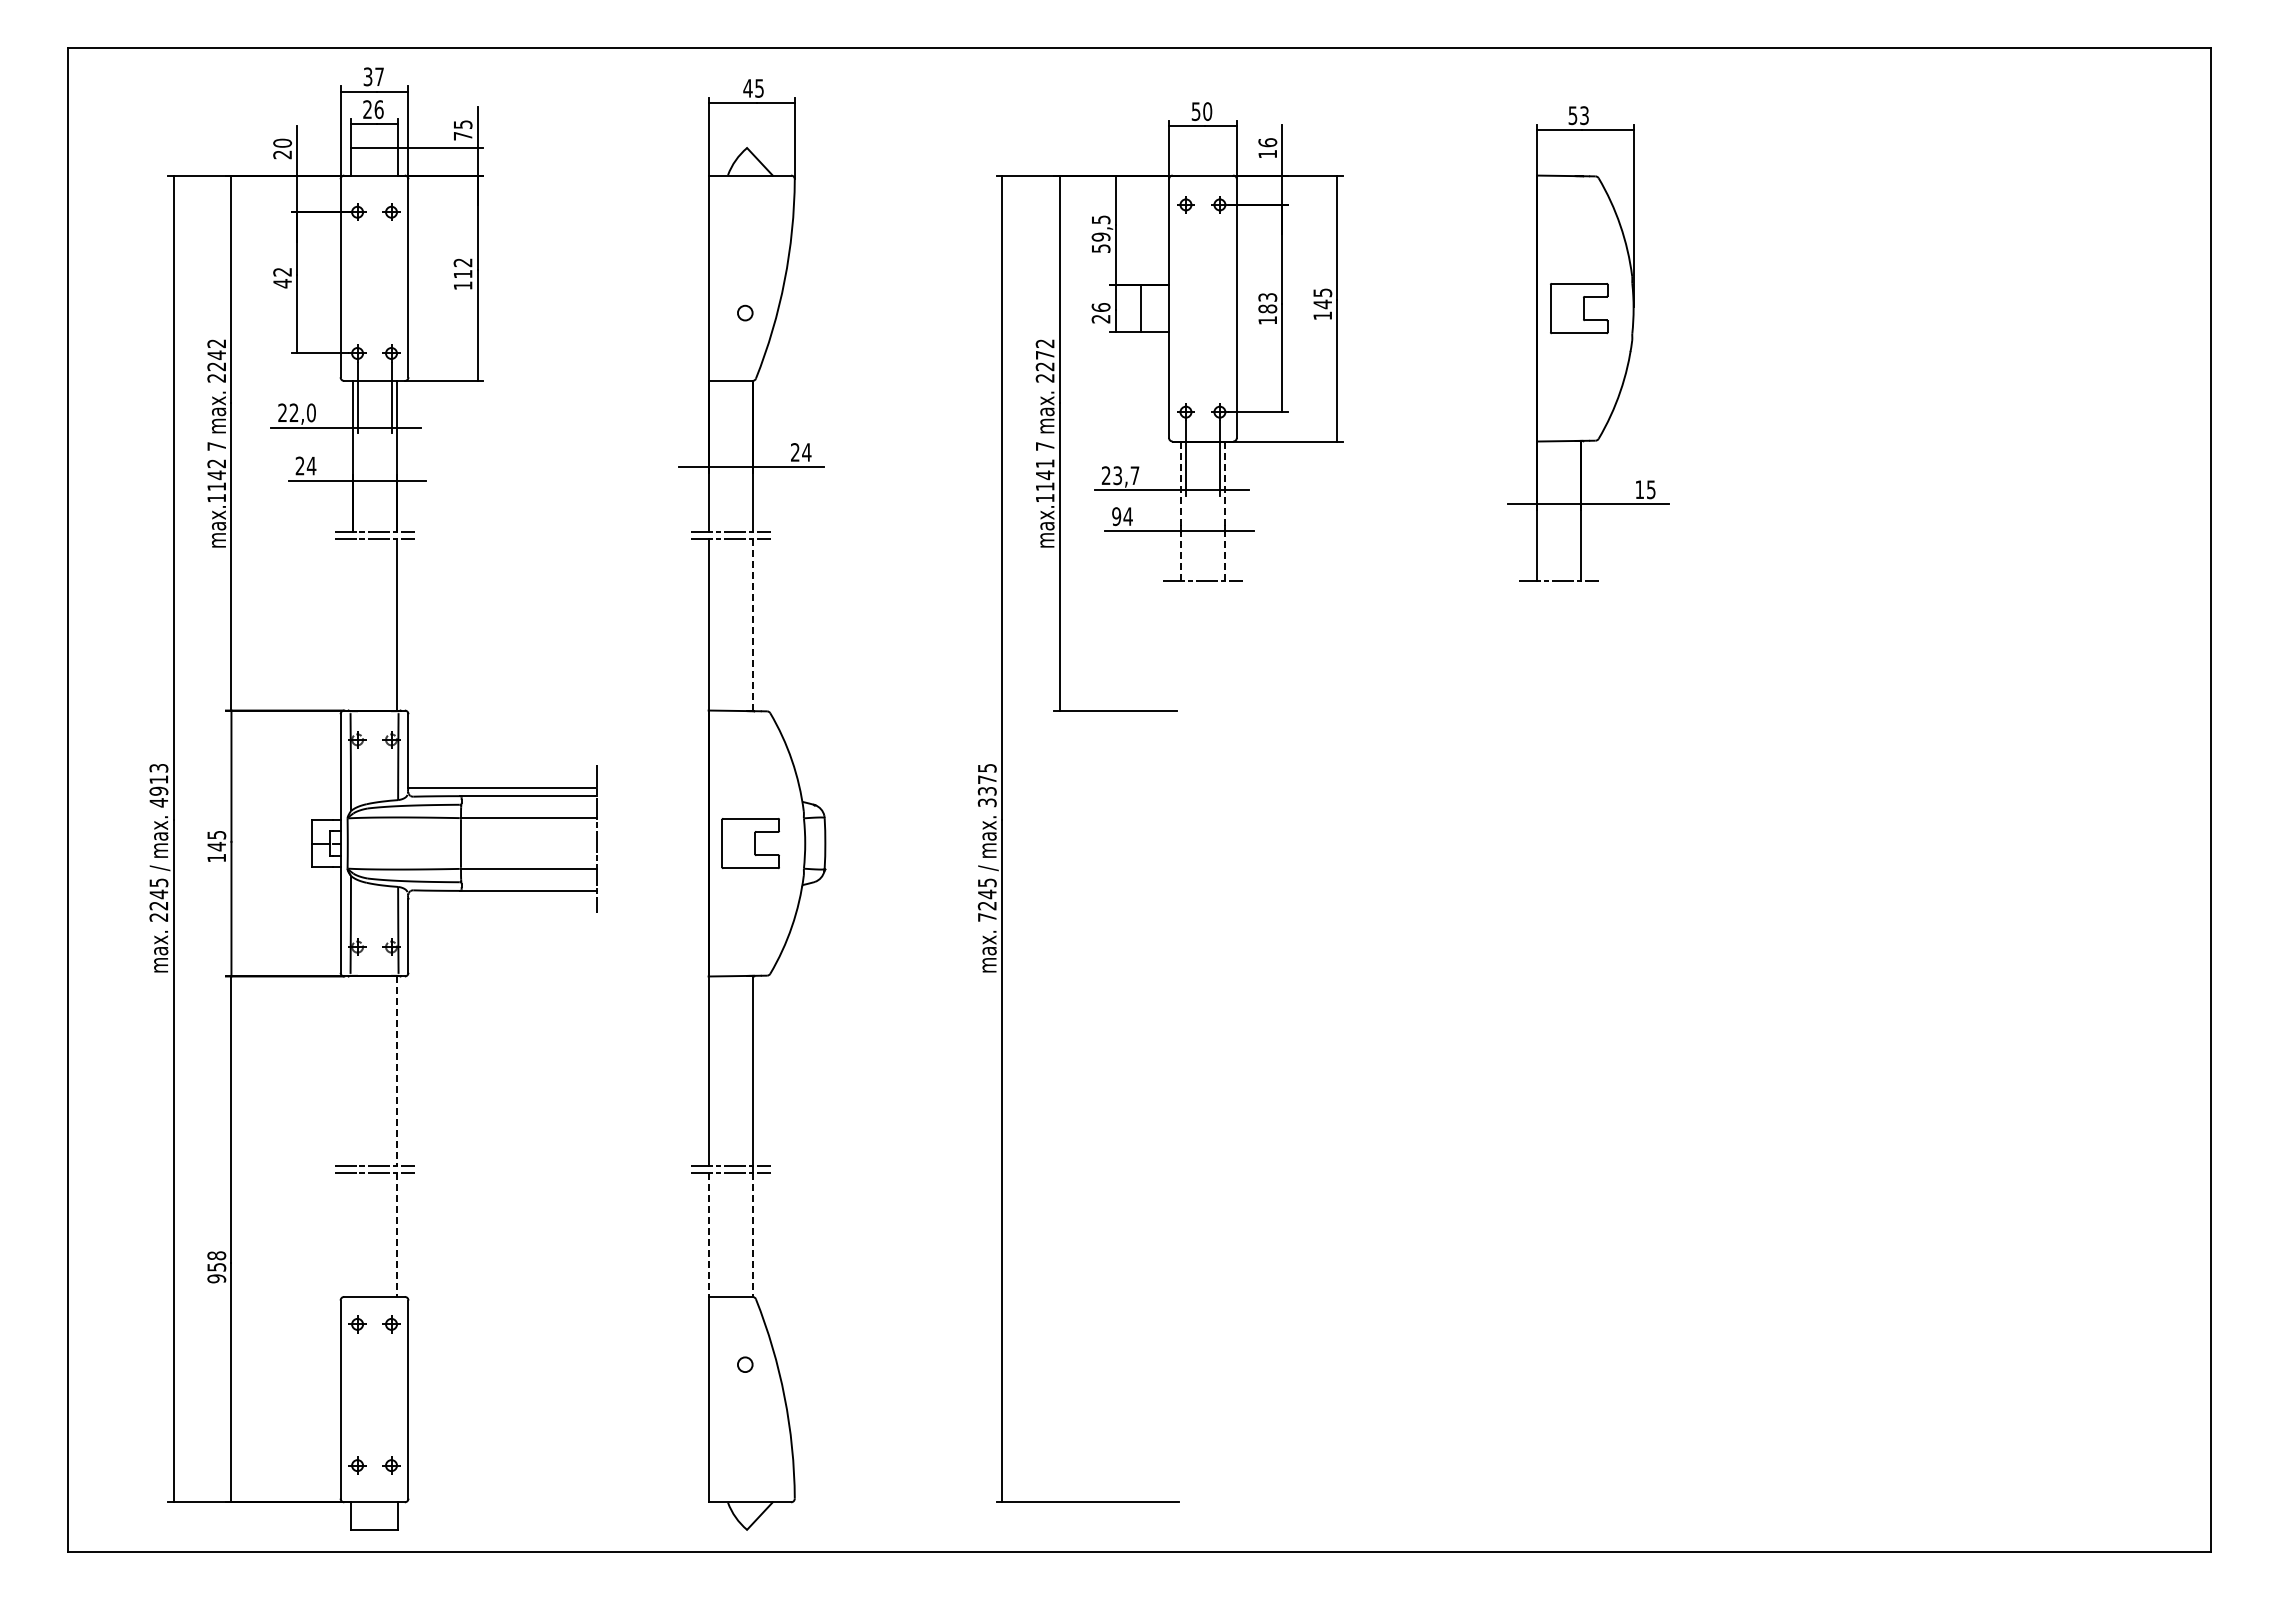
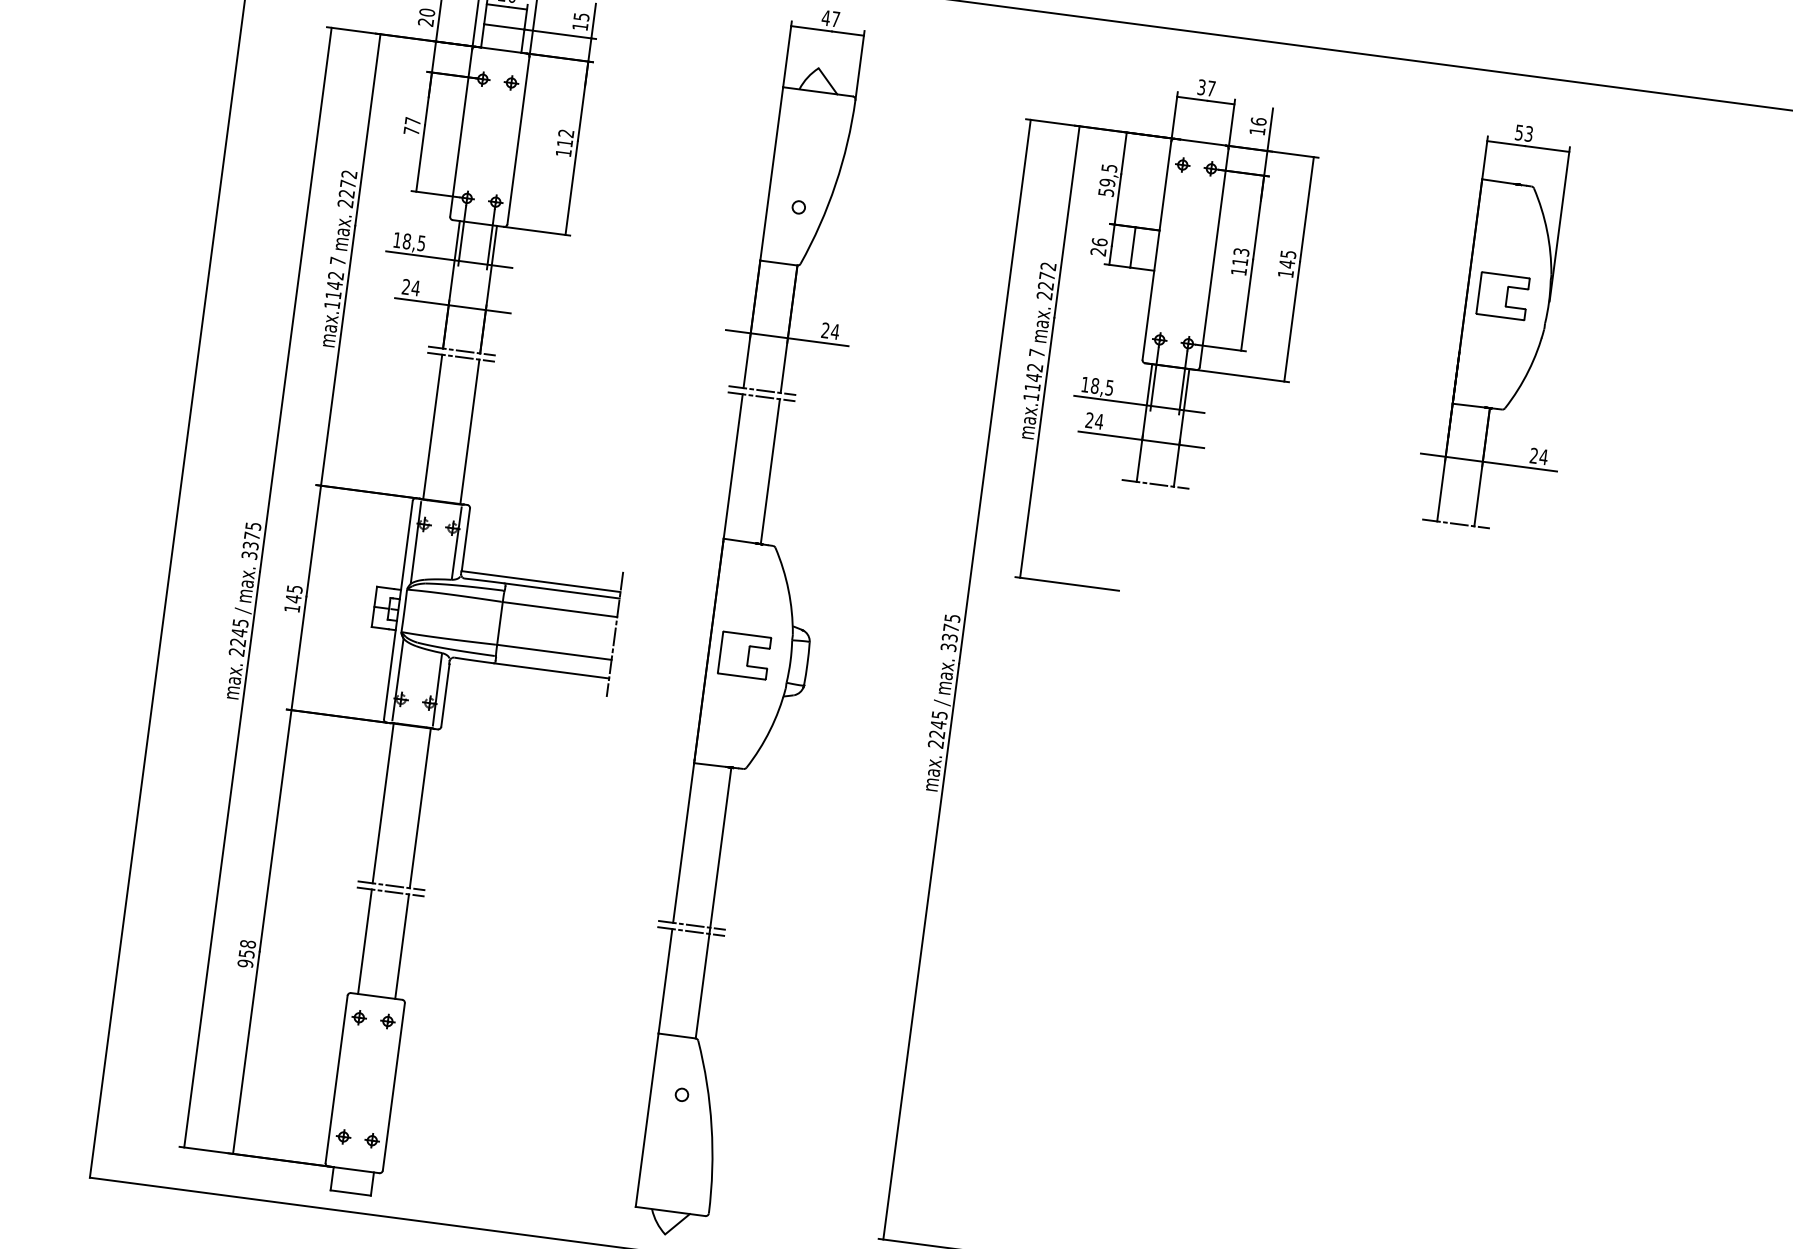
text: (759, 88) -> (835, 19), 45 -> 47
text: (1202, 111) -> (1207, 88), 50 -> 37
text: (463, 136) -> (580, 27), 75 -> 15
text: (282, 278) -> (412, 126), 42 -> 77
text: (1267, 308) -> (1240, 261), 183 -> 113
text: (216, 354) -> (347, 183), 2242 -> 2272
text: (296, 412) -> (409, 241), 22,0 -> 18,5
text: (1044, 463) -> (1034, 367), max.1141 -> max.1142
text: (1120, 475) -> (1097, 386), 23,7 -> 18,5
text: (1645, 489) -> (1538, 456), 15 -> 24
line: (1180, 511) -> (1144, 423), dashed -> solid
line: (1224, 511) -> (1181, 428), dashed -> solid
text: (1116, 516) -> (1089, 420), 94 -> 24
line: (352, 624) -> (432, 426), added
line: (752, 624) -> (770, 470), dashed -> solid
text: (158, 785) -> (251, 540), 4913 -> 3375
text: (986, 917) -> (935, 744), 7245 -> 2245
line: (352, 1070) -> (383, 802), added
line: (396, 1071) -> (420, 808), dashed -> solid
line: (352, 1234) -> (364, 941), added
line: (396, 1234) -> (402, 946), dashed -> solid
line: (708, 1234) -> (665, 980), dashed -> solid
line: (752, 1234) -> (702, 985), dashed -> solid

